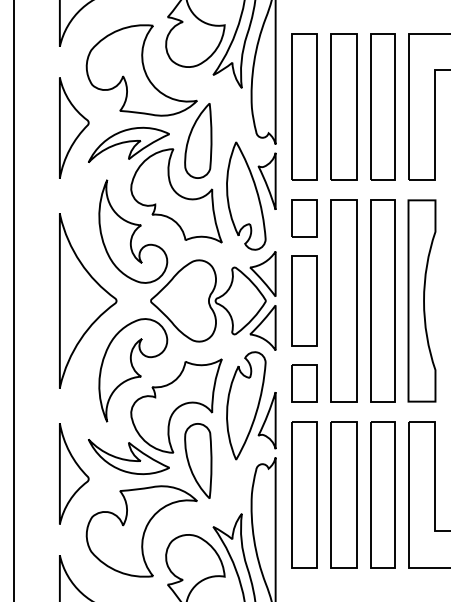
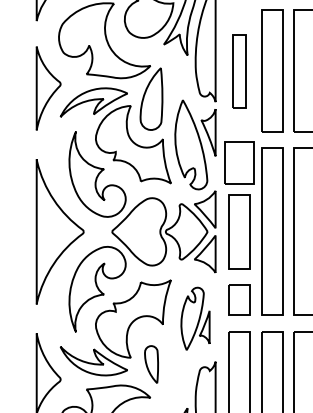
part: (304, 106) -> (239, 70), size x0.6
part: (304, 218) -> (239, 163), size x1.4
part: (251, 405) -> (195, 318), size x0.7
part: (198, 460) -> (151, 364), size x0.6

